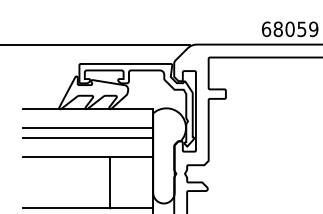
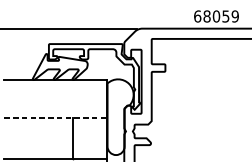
line: (87, 128) -> (55, 95), removed
line: (87, 138) -> (55, 103), removed
line: (87, 156) -> (55, 117), solid -> dashed

